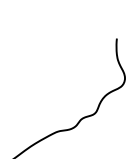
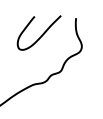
curve: (68, 61) -> (41, 34), added

